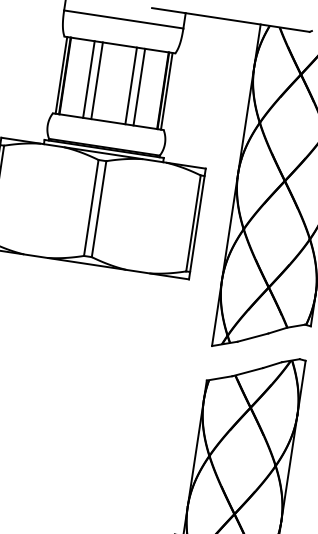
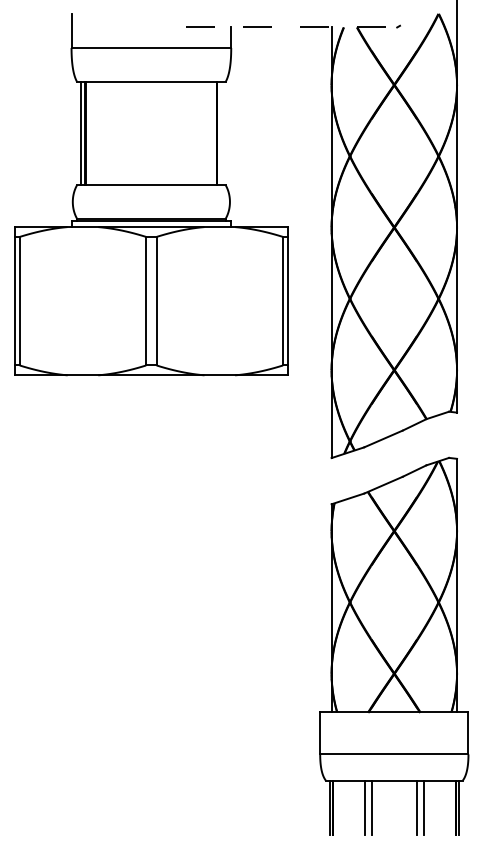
line: (230, 20) -> (291, 27), solid -> dashed
line: (88, 79) -> (117, 133), removed
line: (97, 80) -> (128, 133), removed
line: (131, 85) -> (174, 133), removed
line: (139, 87) -> (185, 133), removed
line: (166, 91) -> (221, 133), removed

